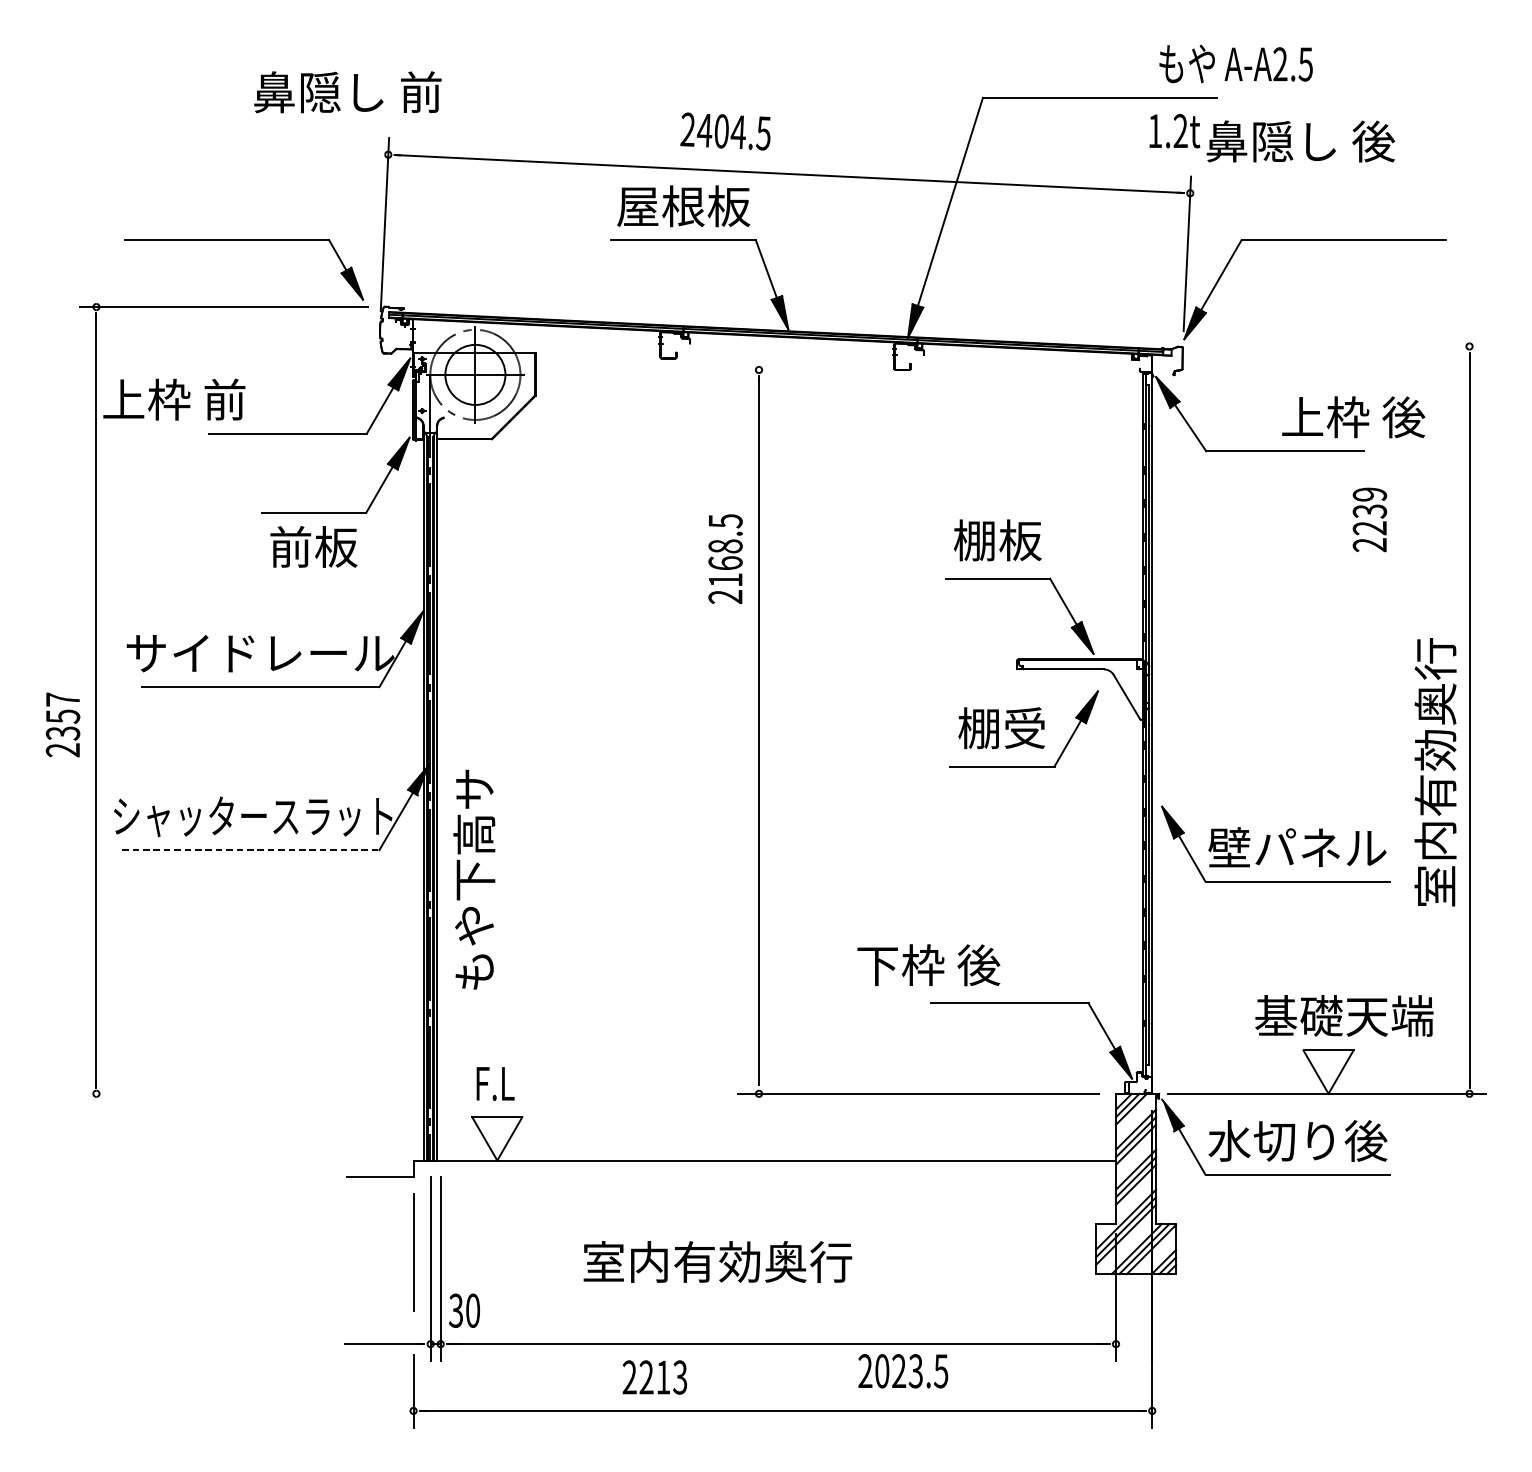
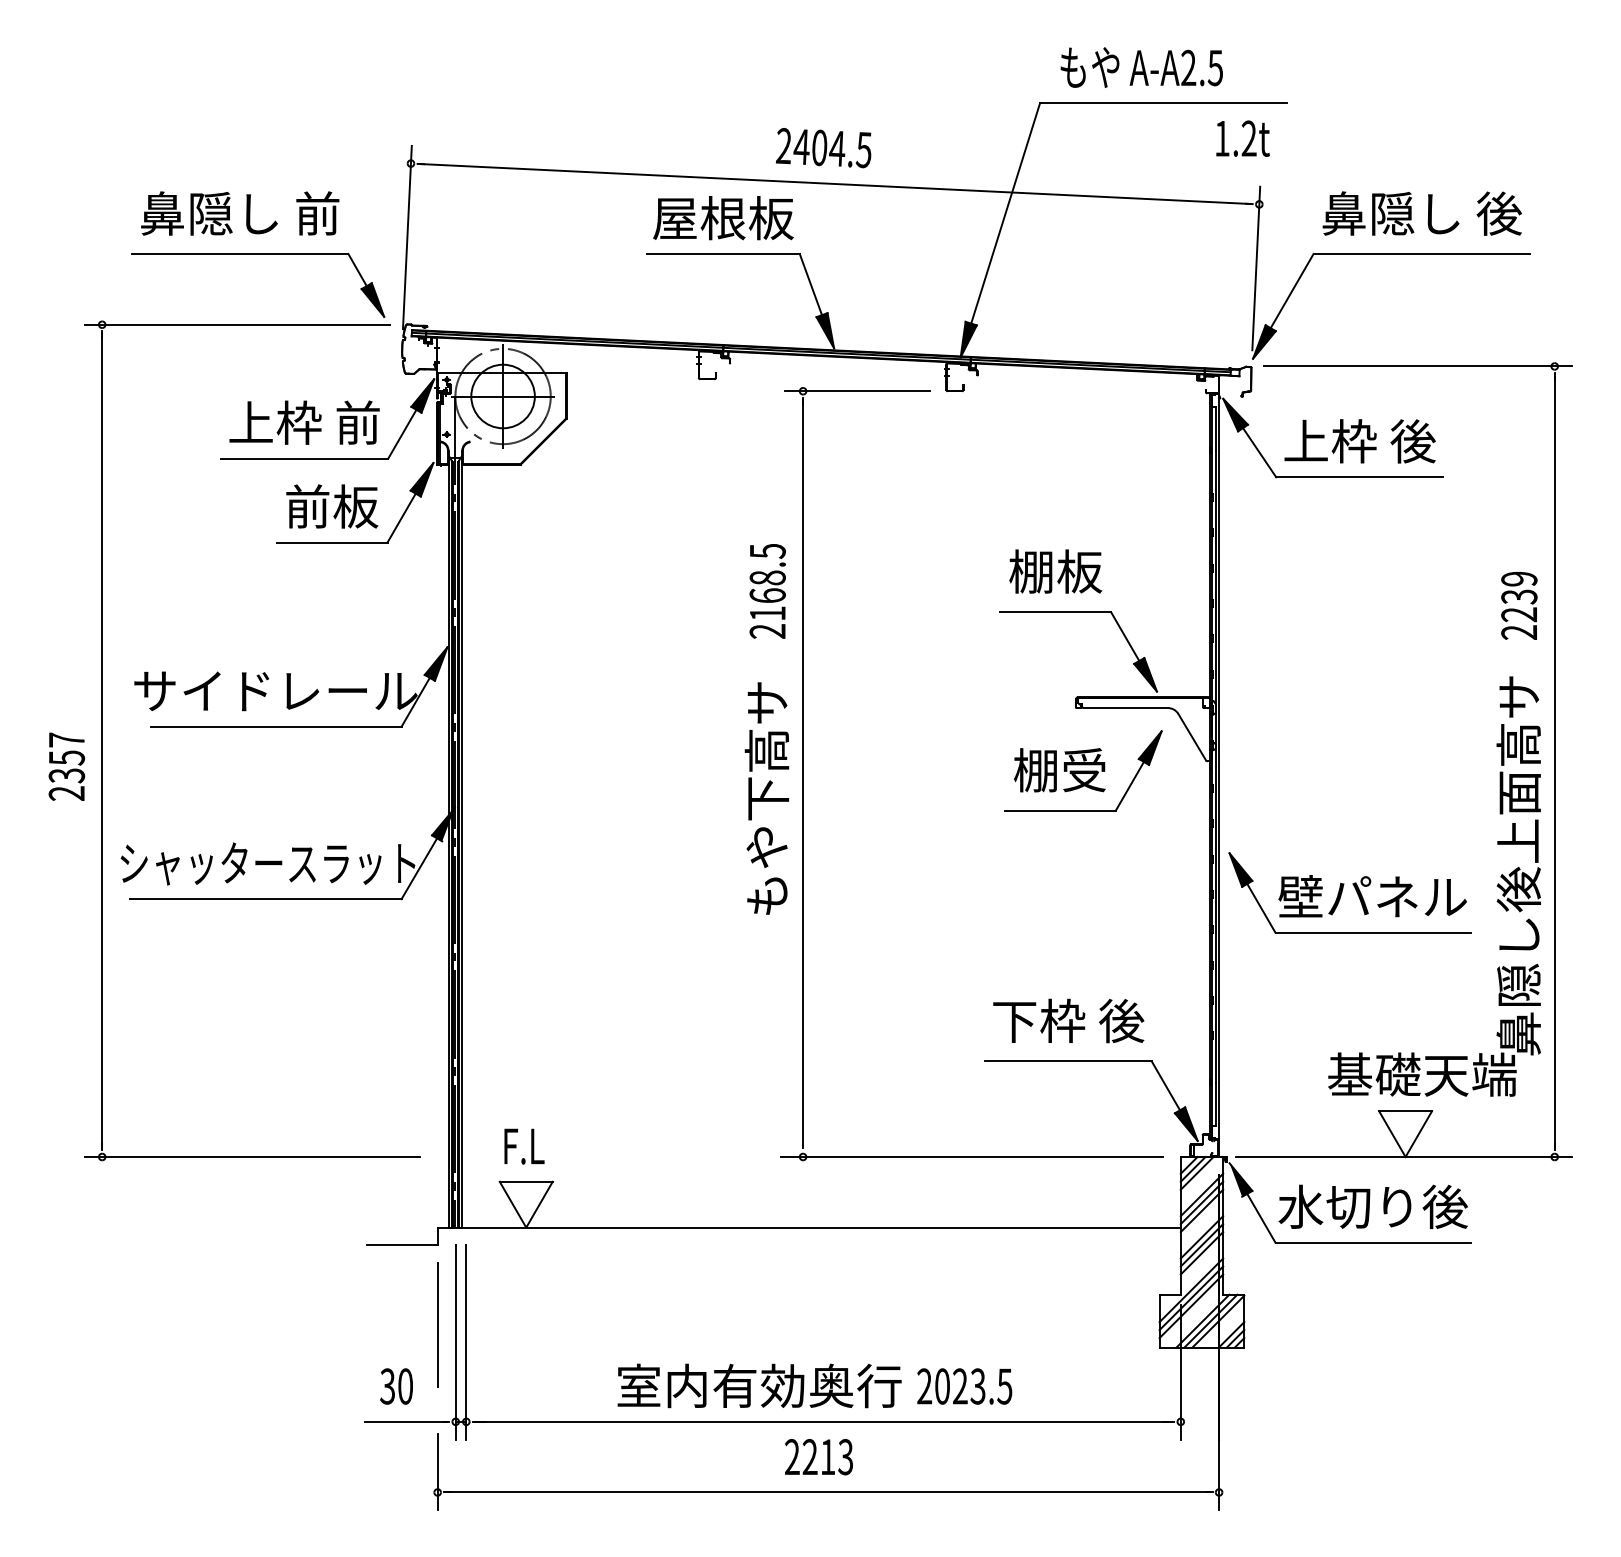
text: (1235, 63) -> (1141, 67), moved
text: (348, 92) -> (240, 213), moved
text: (725, 131) -> (823, 148), moved
text: (1300, 141) -> (1421, 213), moved
line: (1339, 346) -> (1417, 366), added
line: (810, 370) -> (857, 391), added
text: (174, 399) -> (304, 422), moved
text: (1353, 417) -> (1359, 441), moved
text: (1370, 519) -> (1519, 605), moved
text: (314, 546) -> (332, 506), moved
text: (1435, 817) -> (1518, 864), 室内有効奥行 -> 鼻隠し後上面高サ
line: (251, 850) -> (266, 899), dashed -> solid
text: (473, 879) -> (766, 798), moved
text: (928, 964) -> (1068, 1020), moved
line: (238, 1094) -> (252, 1157), added
text: (717, 1261) -> (759, 1385), moved
text: (464, 1310) -> (396, 1386), moved
text: (903, 1371) -> (964, 1386), moved
text: (654, 1377) -> (818, 1457), moved

